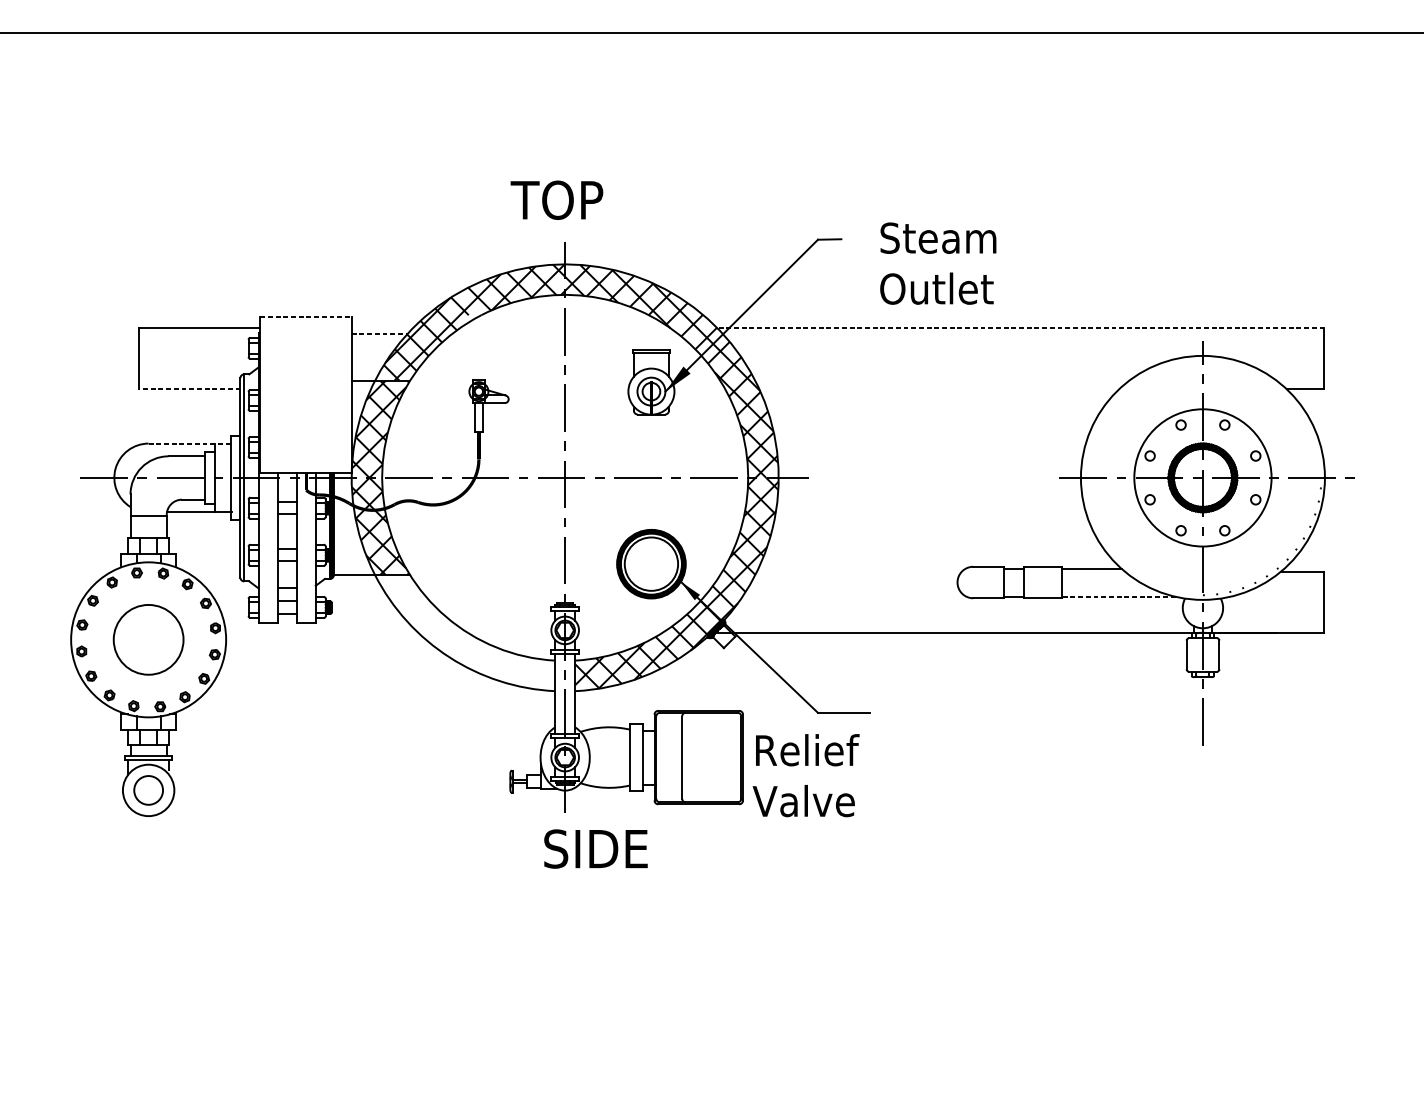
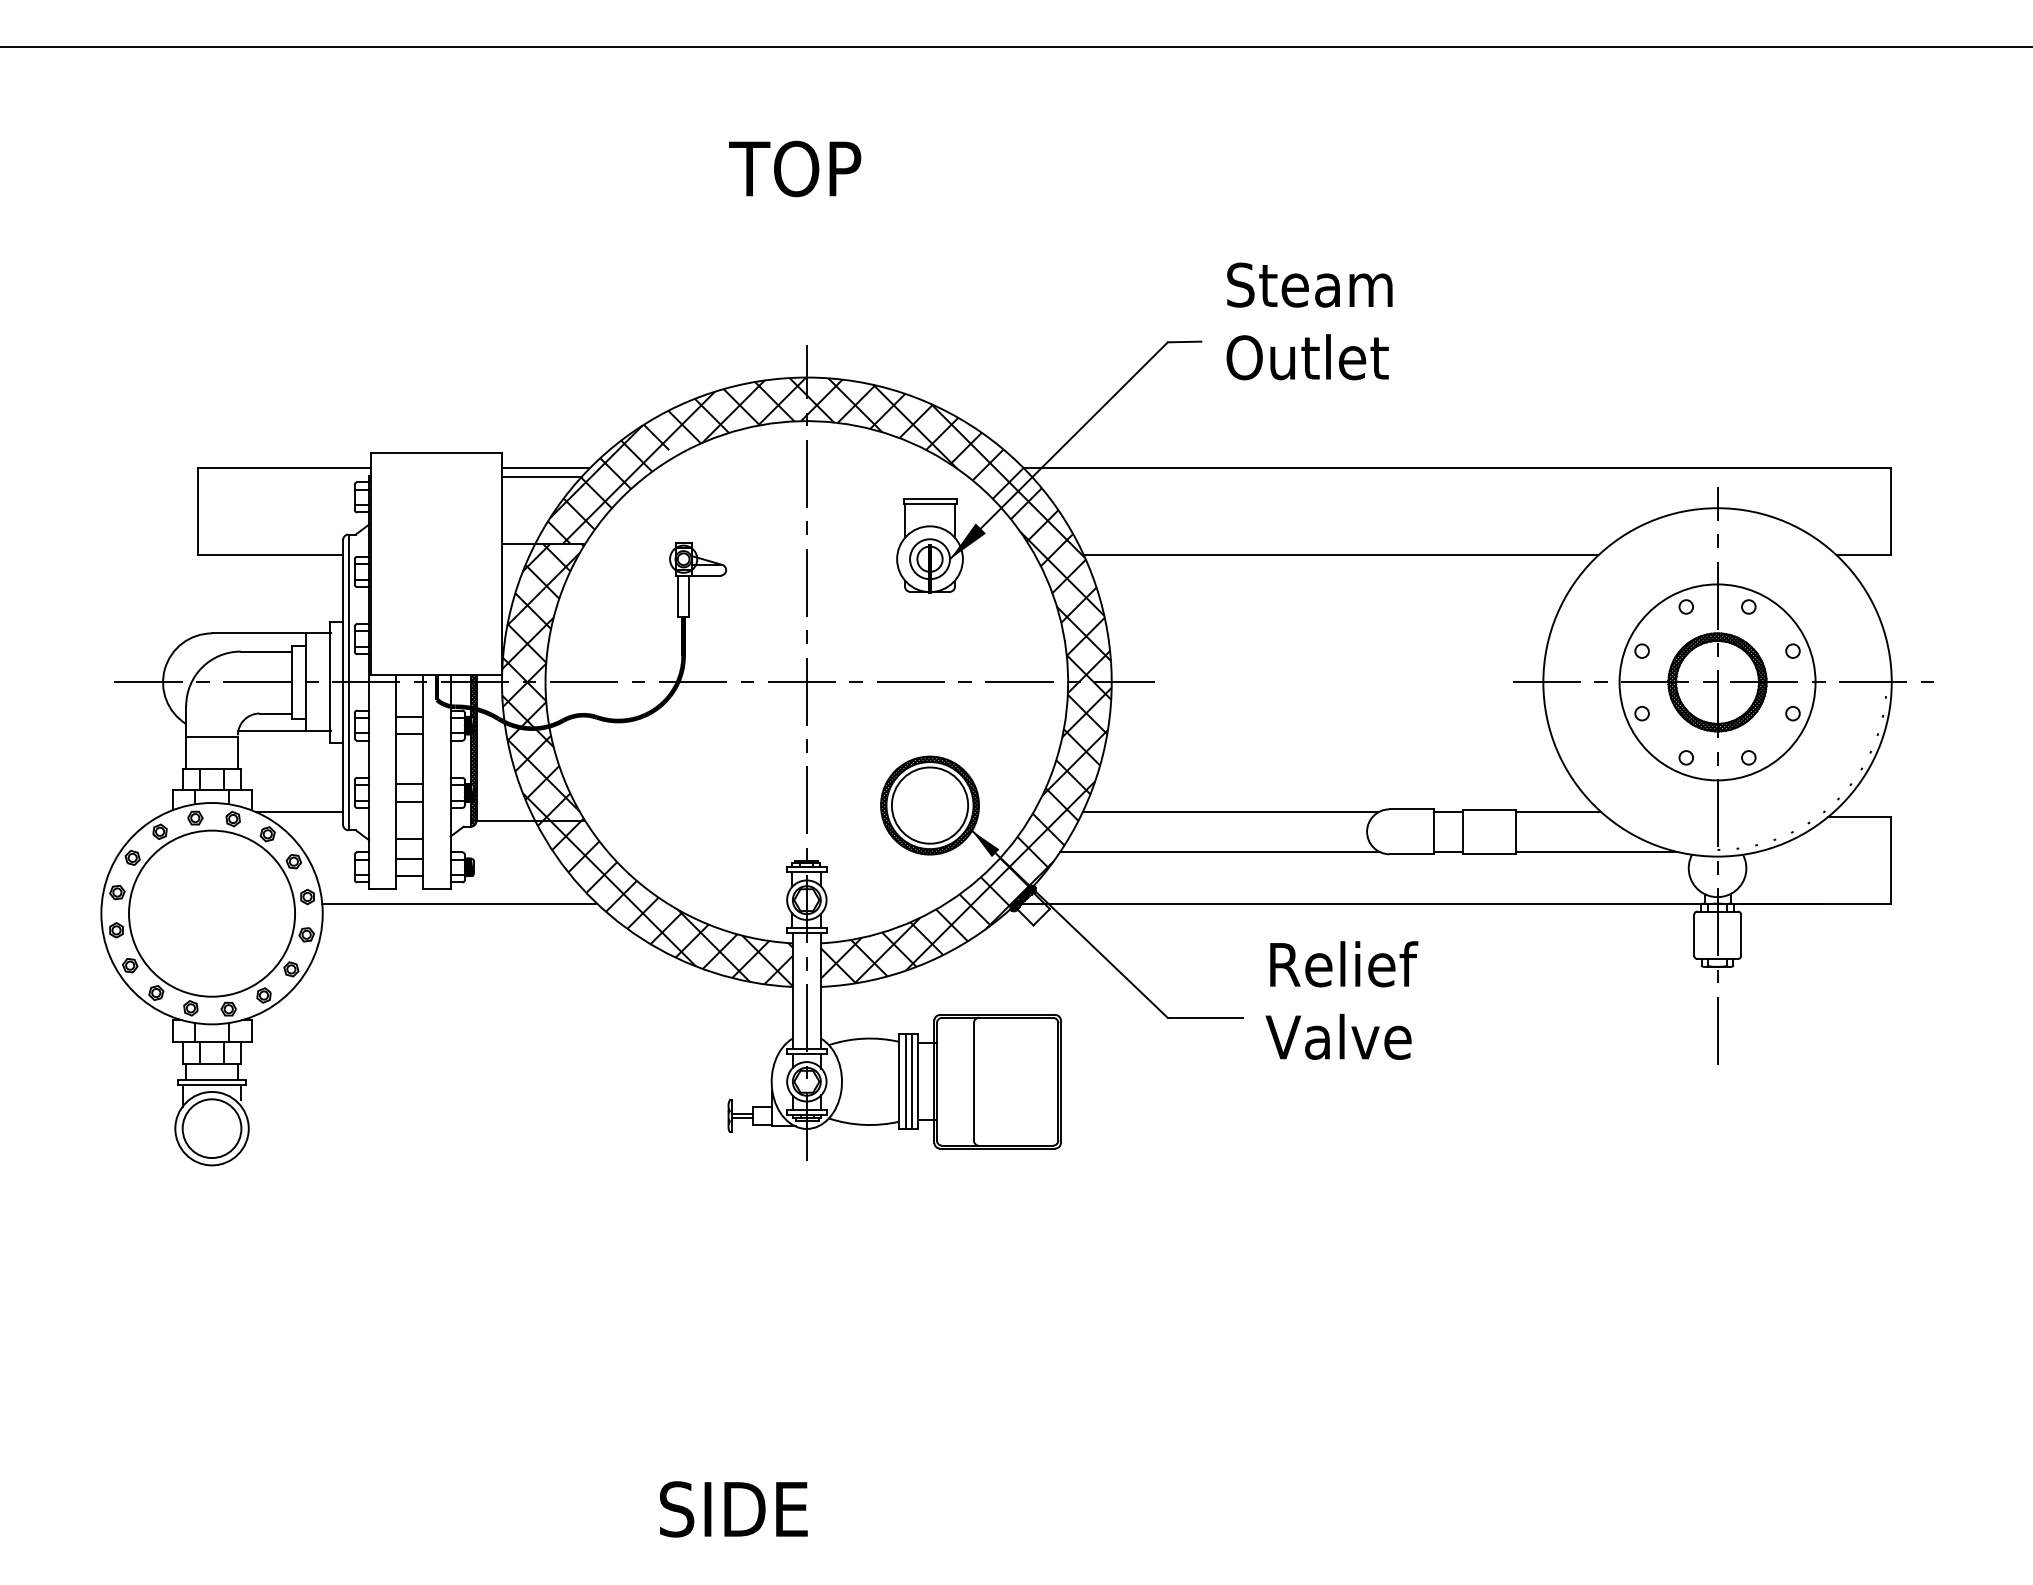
text: (557, 199) -> (795, 168), moved
text: (938, 263) -> (1309, 321), moved
line: (306, 316) -> (437, 452), dashed -> solid
line: (382, 328) -> (545, 468), added
line: (1020, 328) -> (1457, 468), dashed -> solid
line: (380, 333) -> (542, 476), dashed -> solid
line: (189, 389) -> (270, 555), dashed -> solid
line: (939, 389) -> (1341, 555), added
line: (190, 443) -> (271, 633), dashed -> solid
line: (209, 569) -> (299, 812), added
line: (861, 569) -> (1230, 812), added
line: (854, 597) -> (1220, 852), added
line: (1118, 597) -> (1596, 852), dashed -> solid
line: (321, 632) -> (459, 903), added
hatch: (465, 632) -> (664, 903), added
circle: (148, 639) -> (212, 913), size x1.67
line: (634, 757) -> (905, 1081), added
line: (639, 757) -> (912, 1081), added
text: (805, 775) -> (1341, 1000), moved
circle: (148, 790) -> (211, 1128), size x1.43
text: (595, 849) -> (733, 1509), moved

